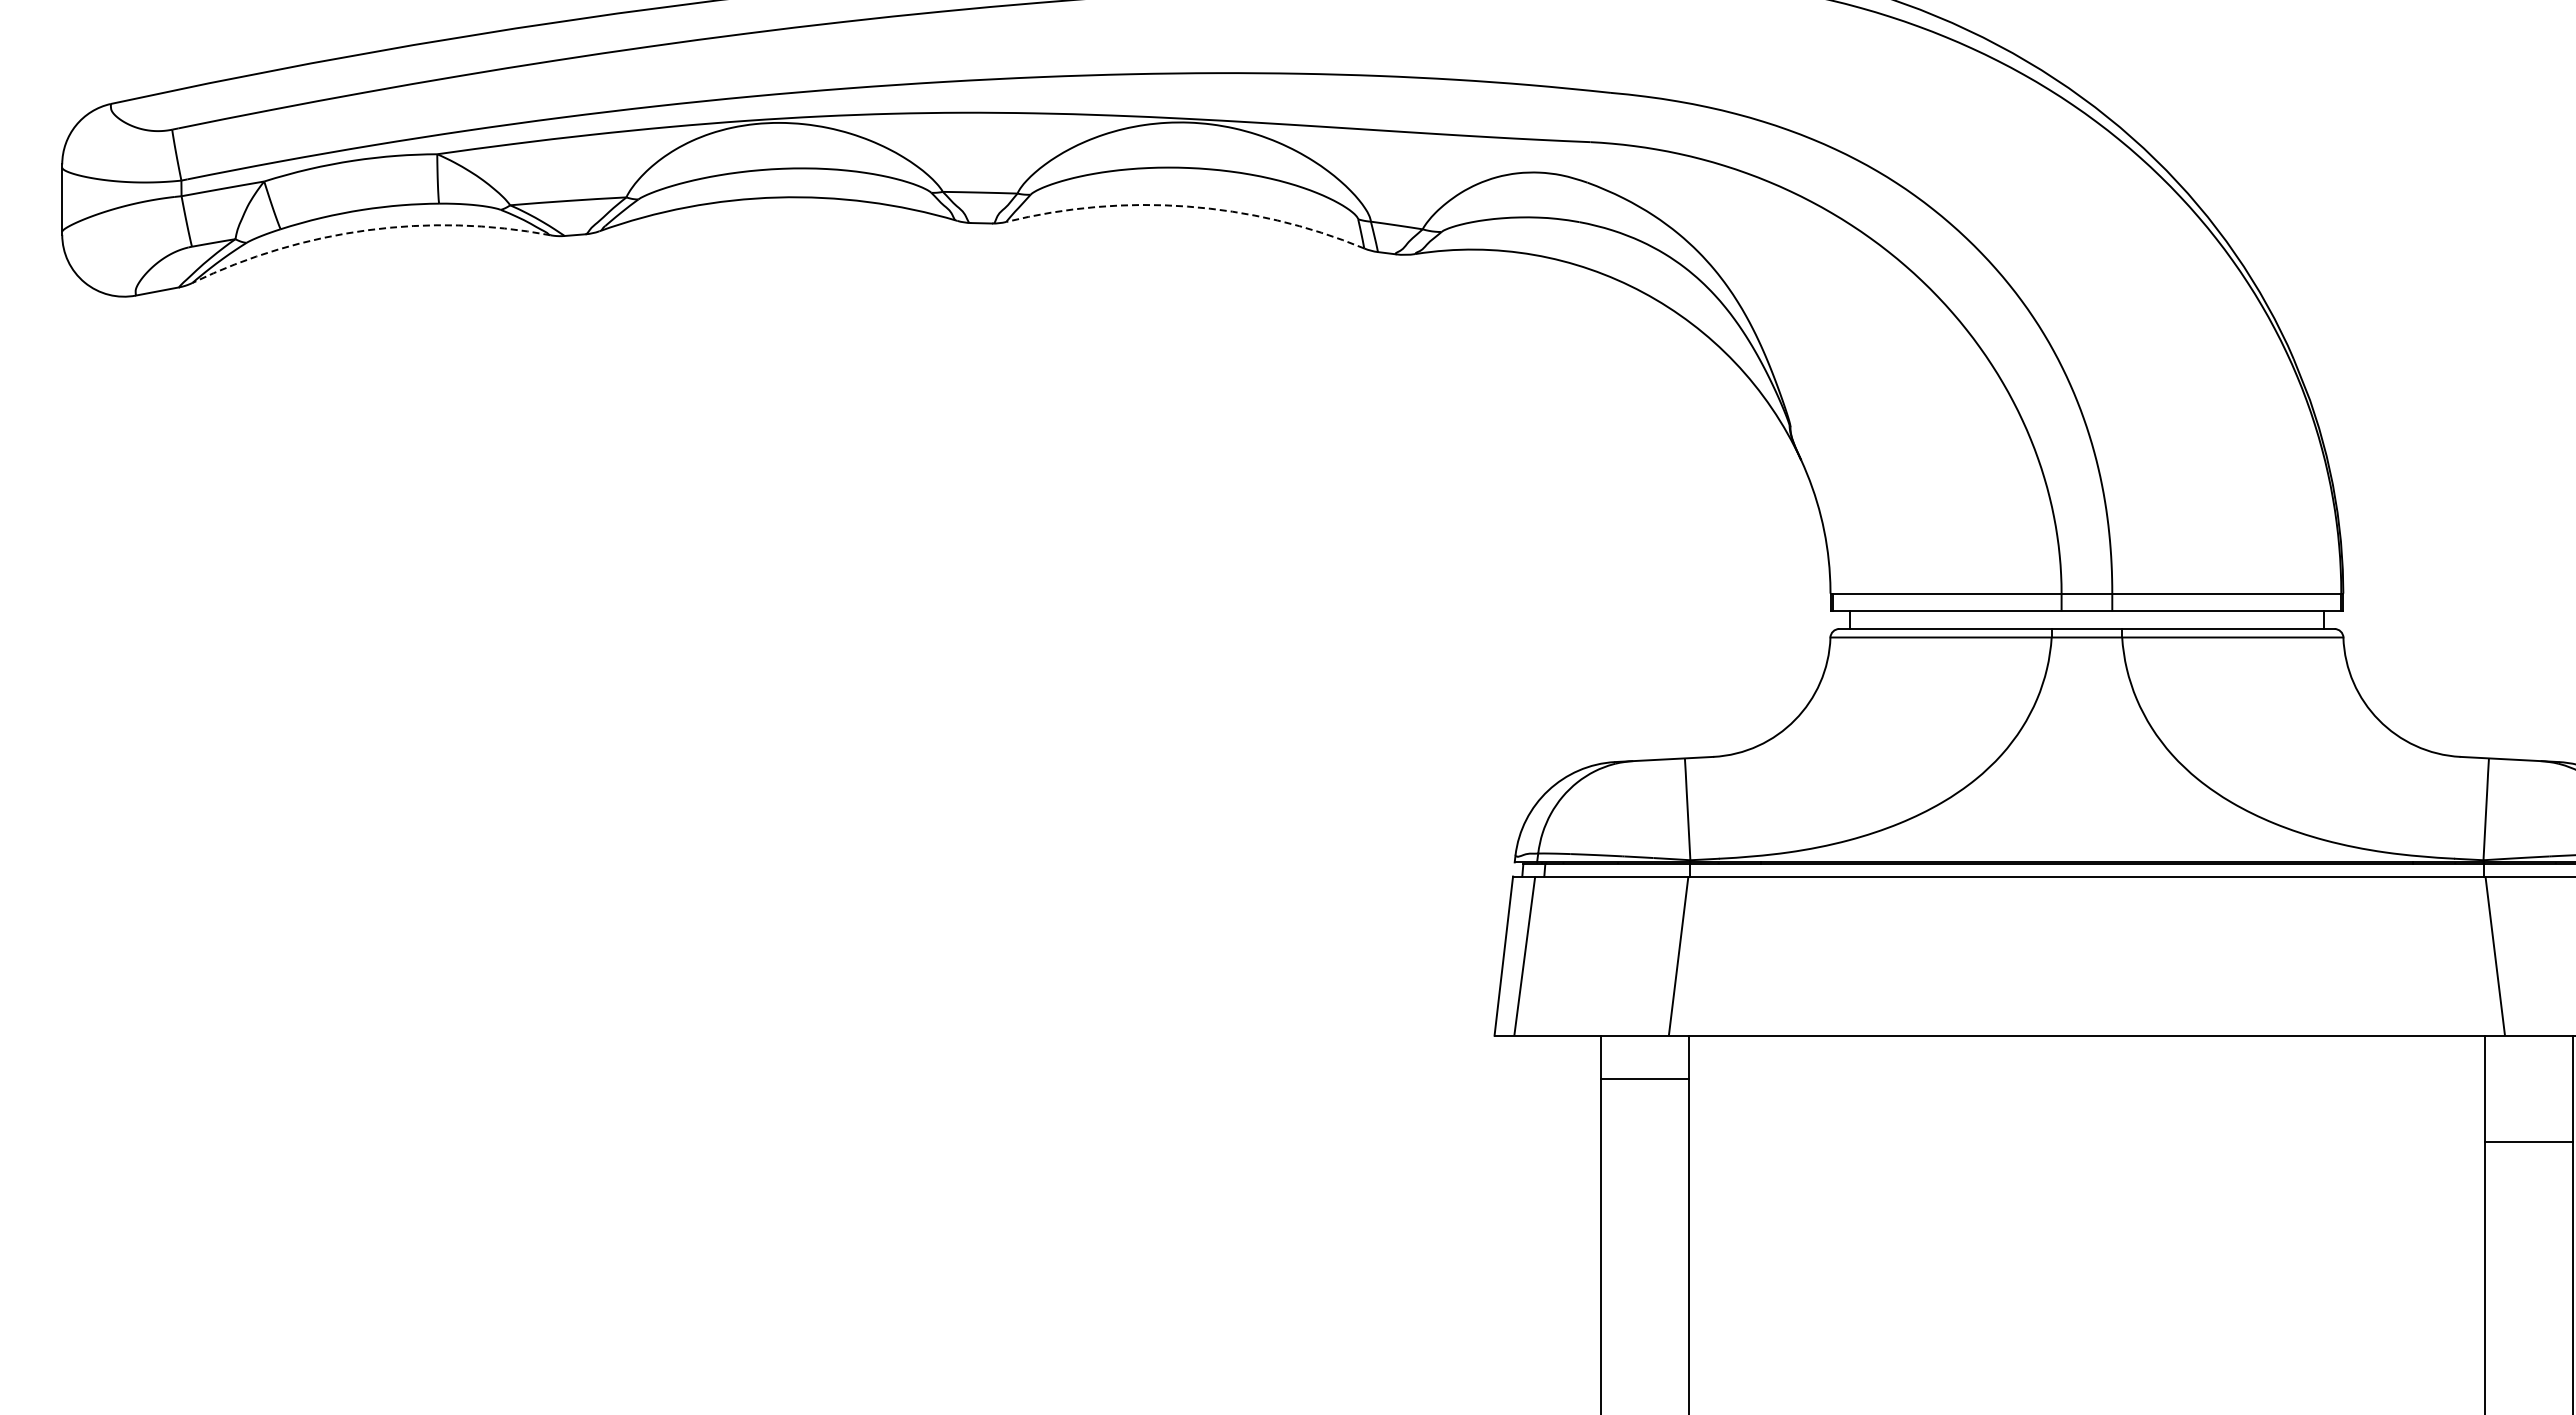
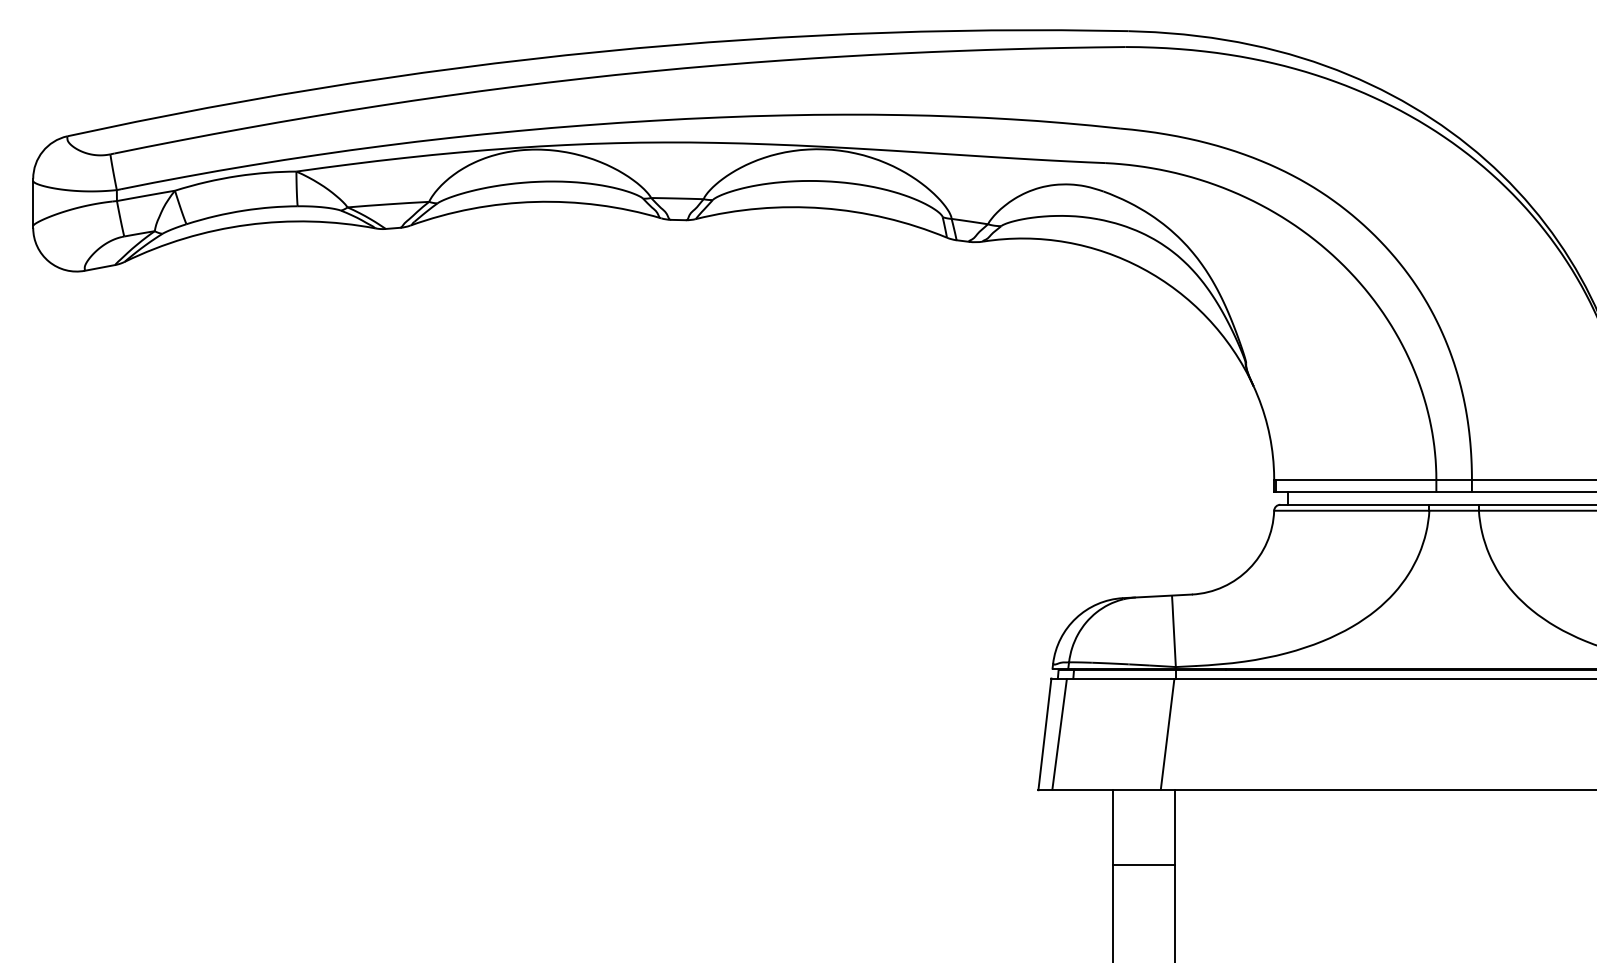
arc: (1187, 206) -> (822, 208), dashed -> solid
arc: (367, 230) -> (247, 225), dashed -> solid
line: (1644, 1079) -> (1143, 865), moved

